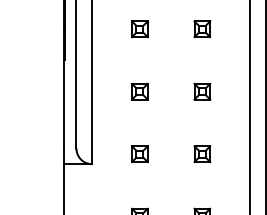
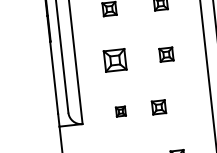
part: (139, 91) -> (114, 60), size x1.6
part: (139, 154) -> (120, 111), size x0.7
part: (202, 154) -> (159, 107), moved

